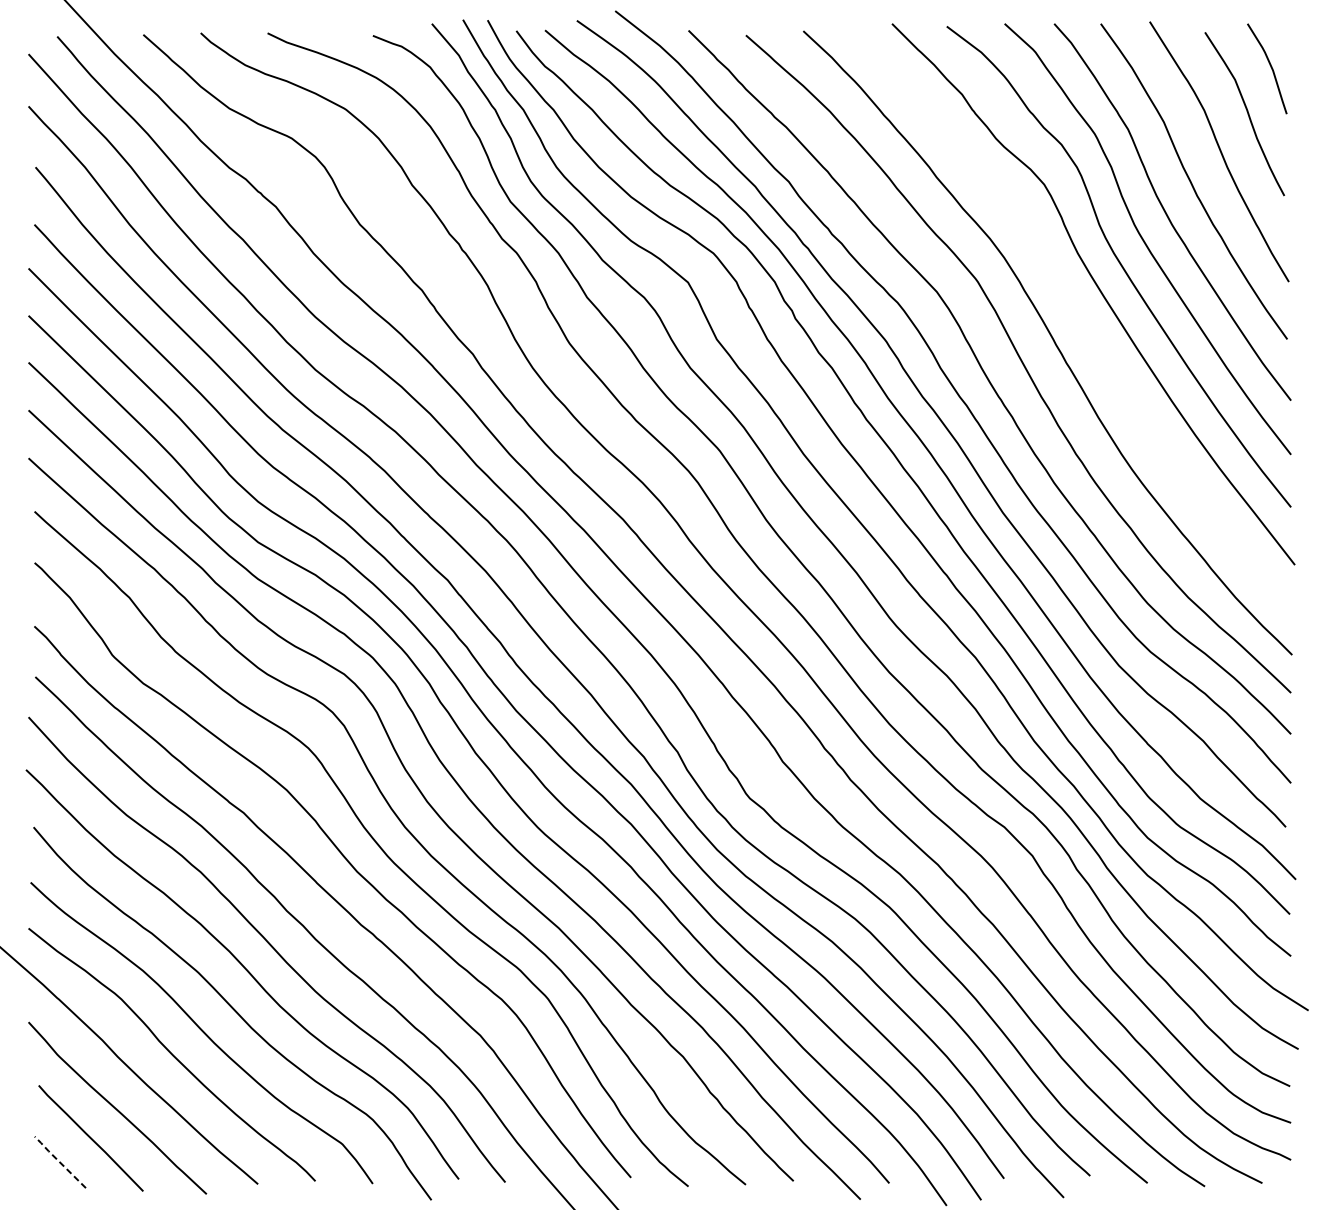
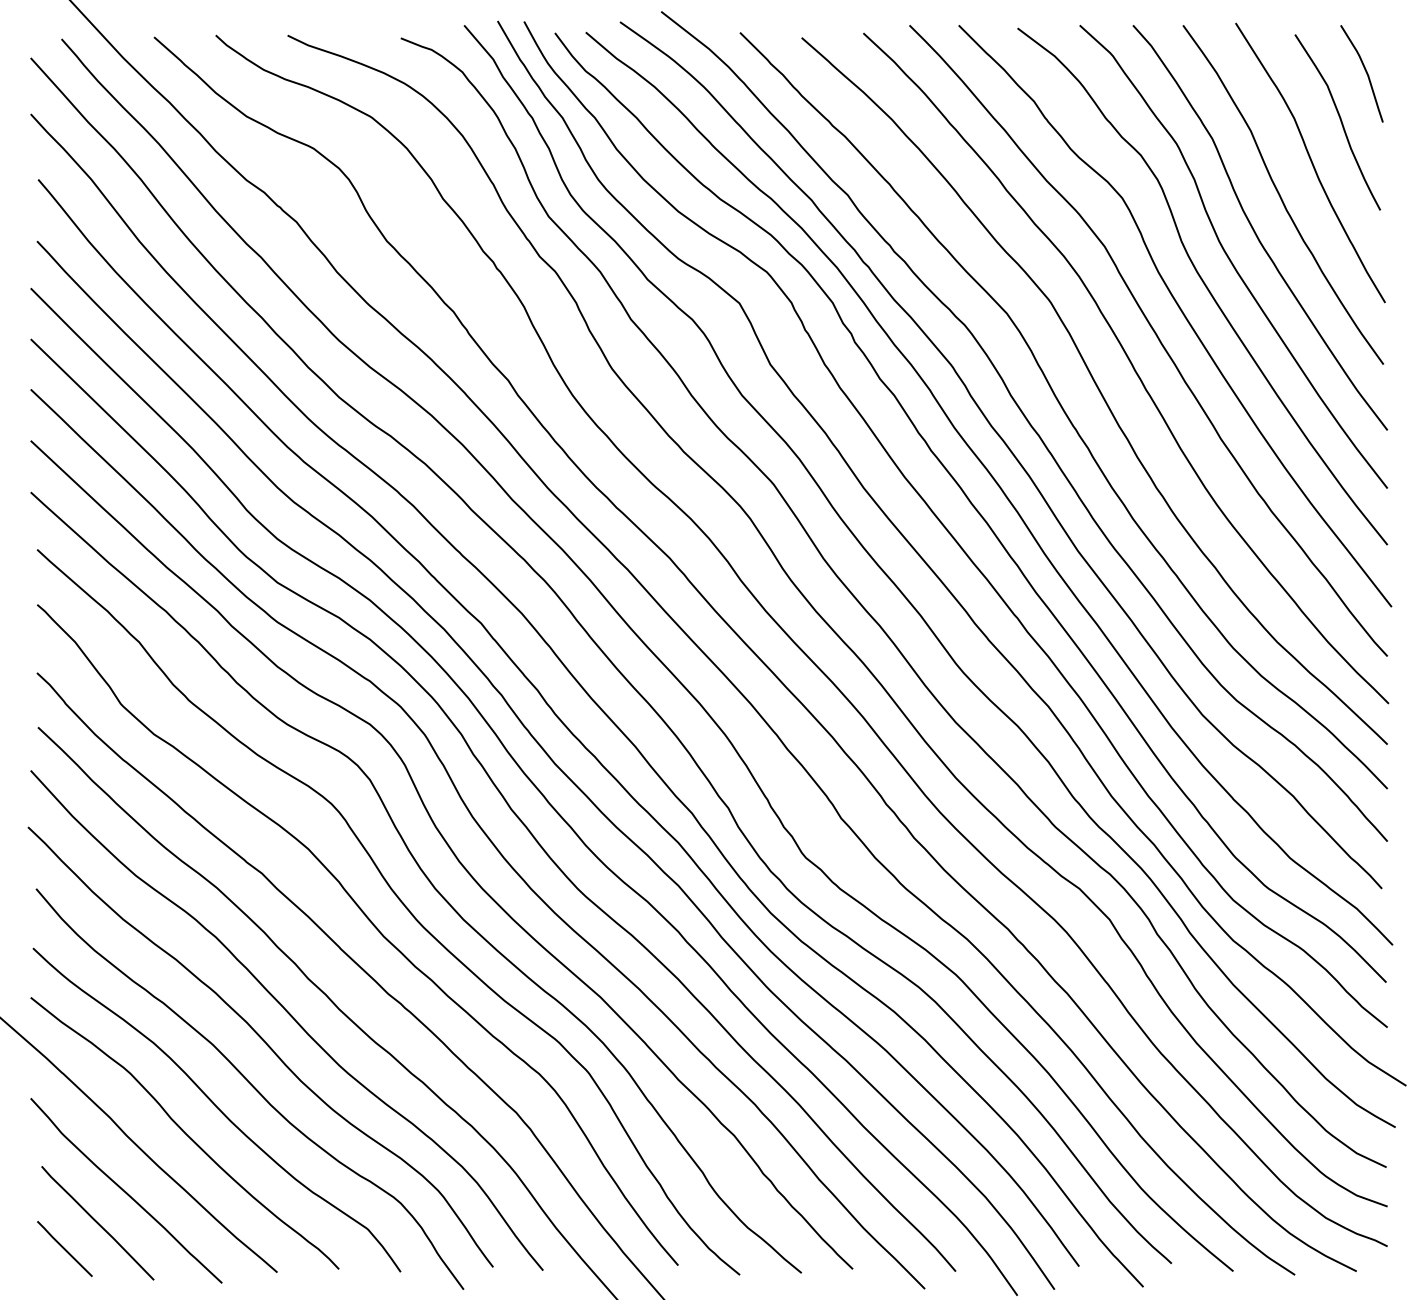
curve: (1076, 314) -> (1156, 337), added
line: (59, 1161) -> (63, 1248), dashed -> solid

